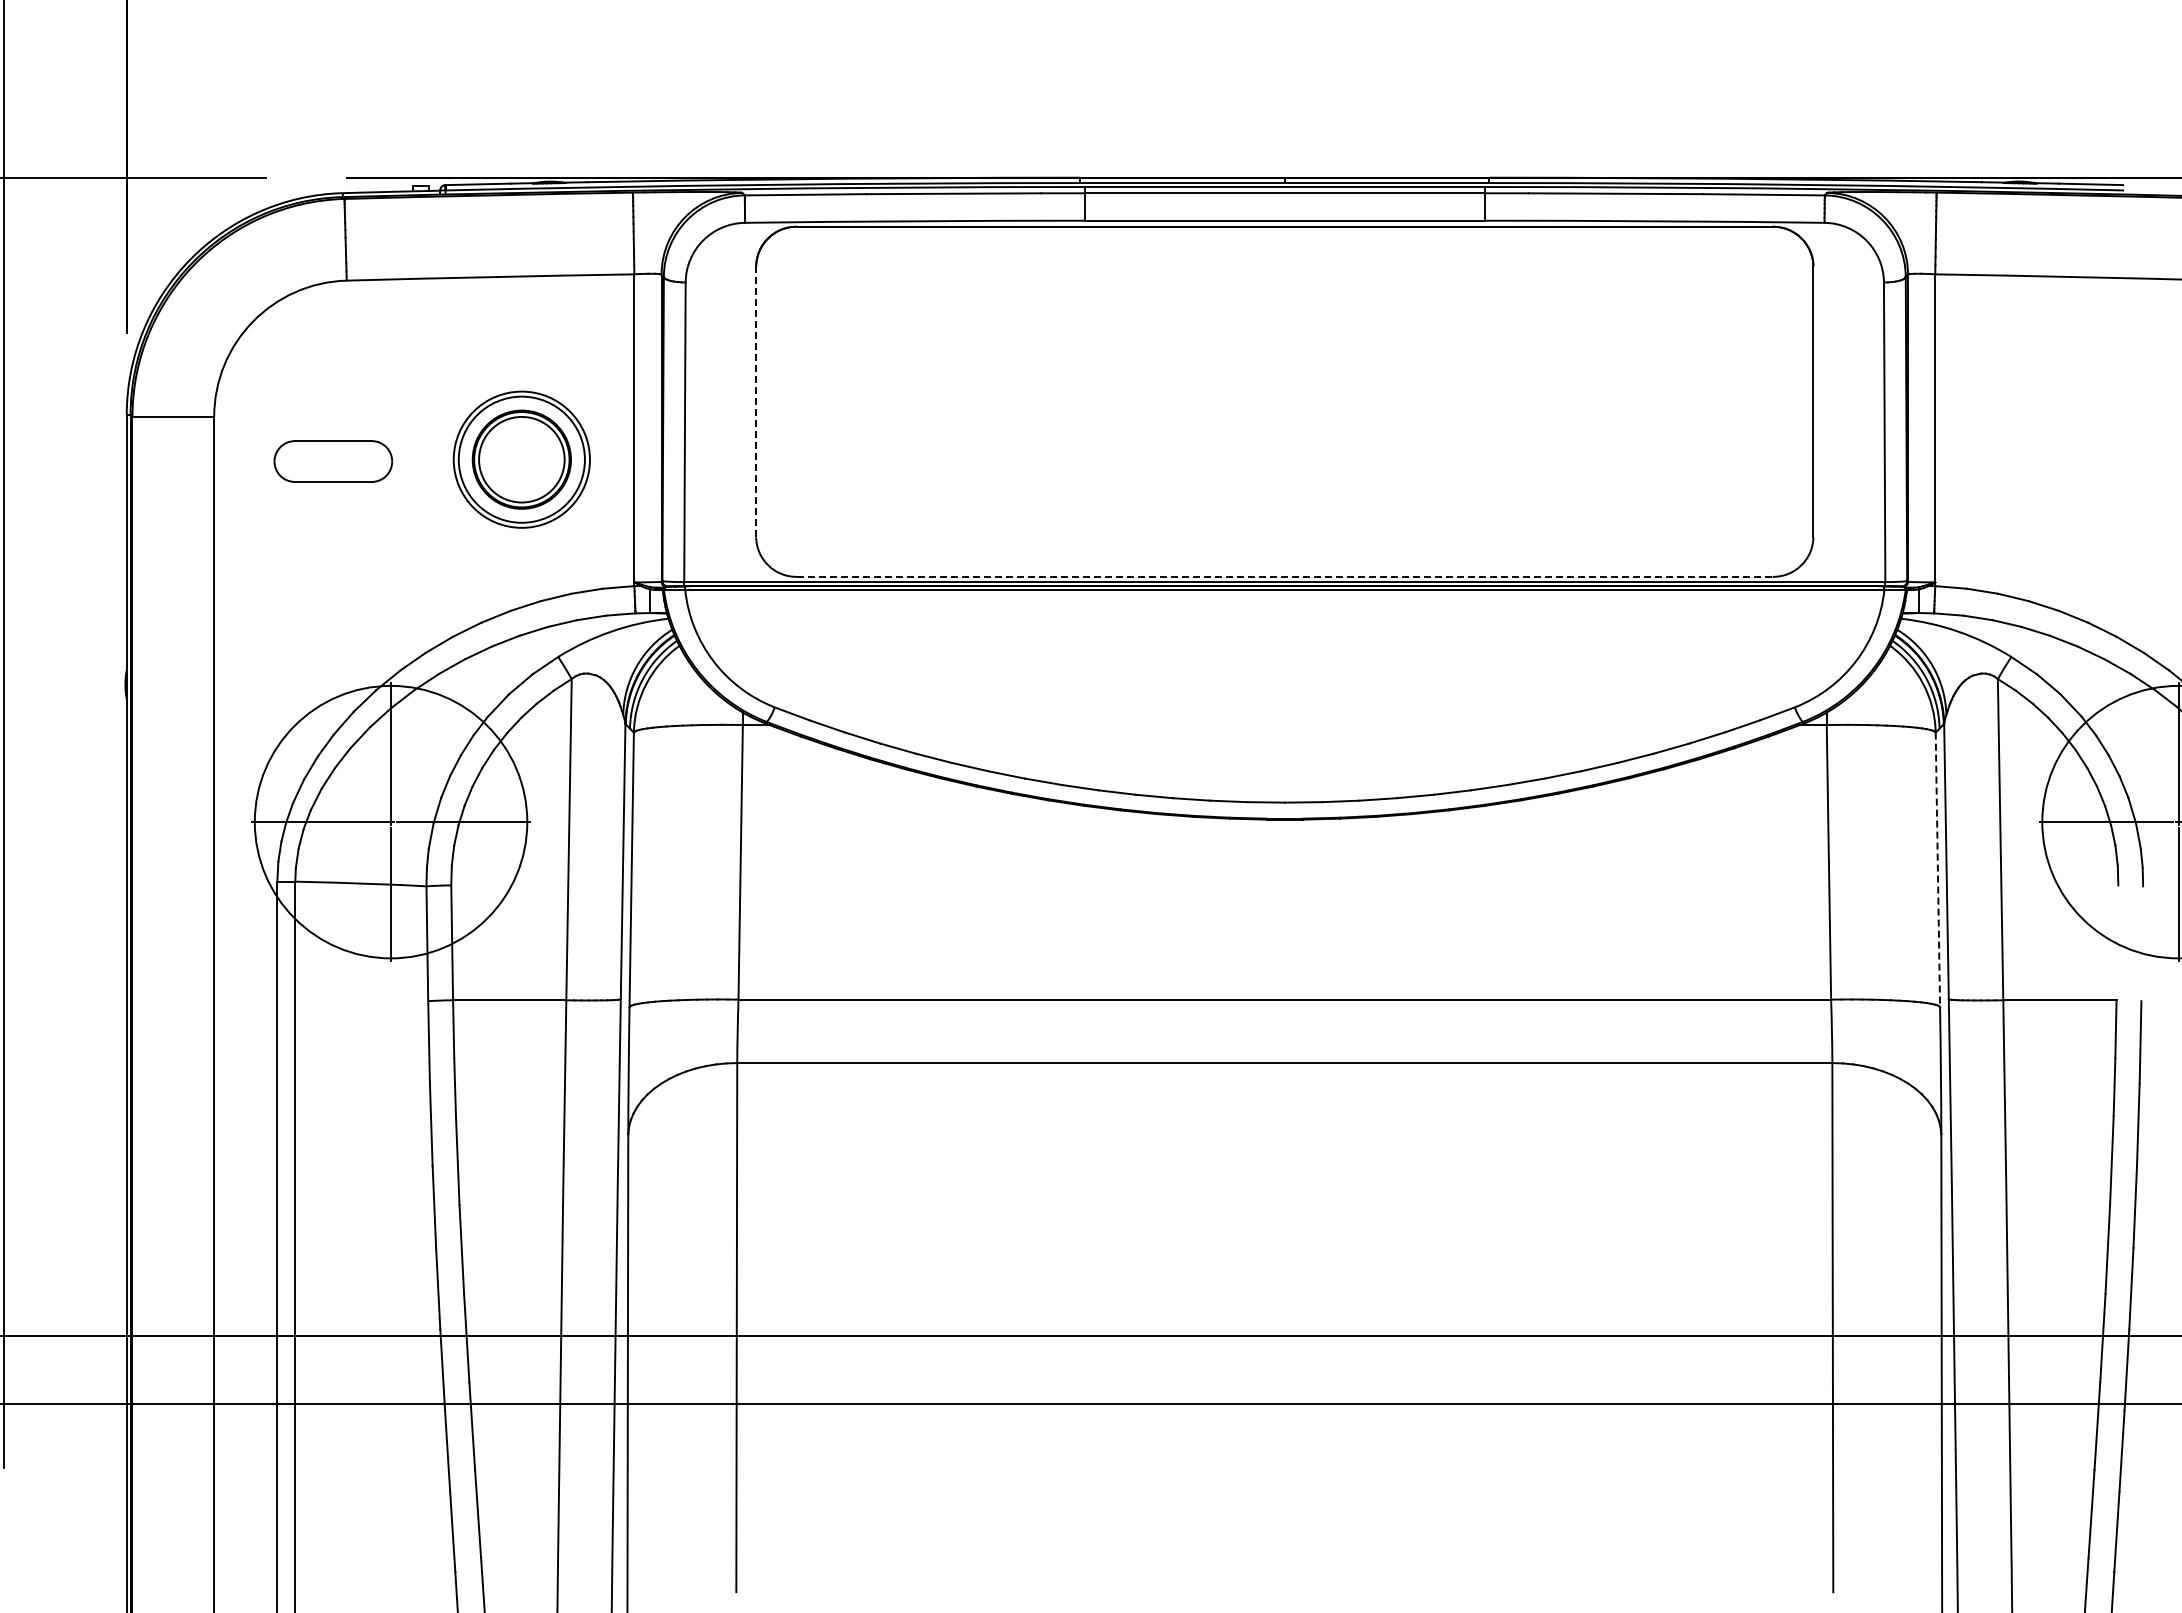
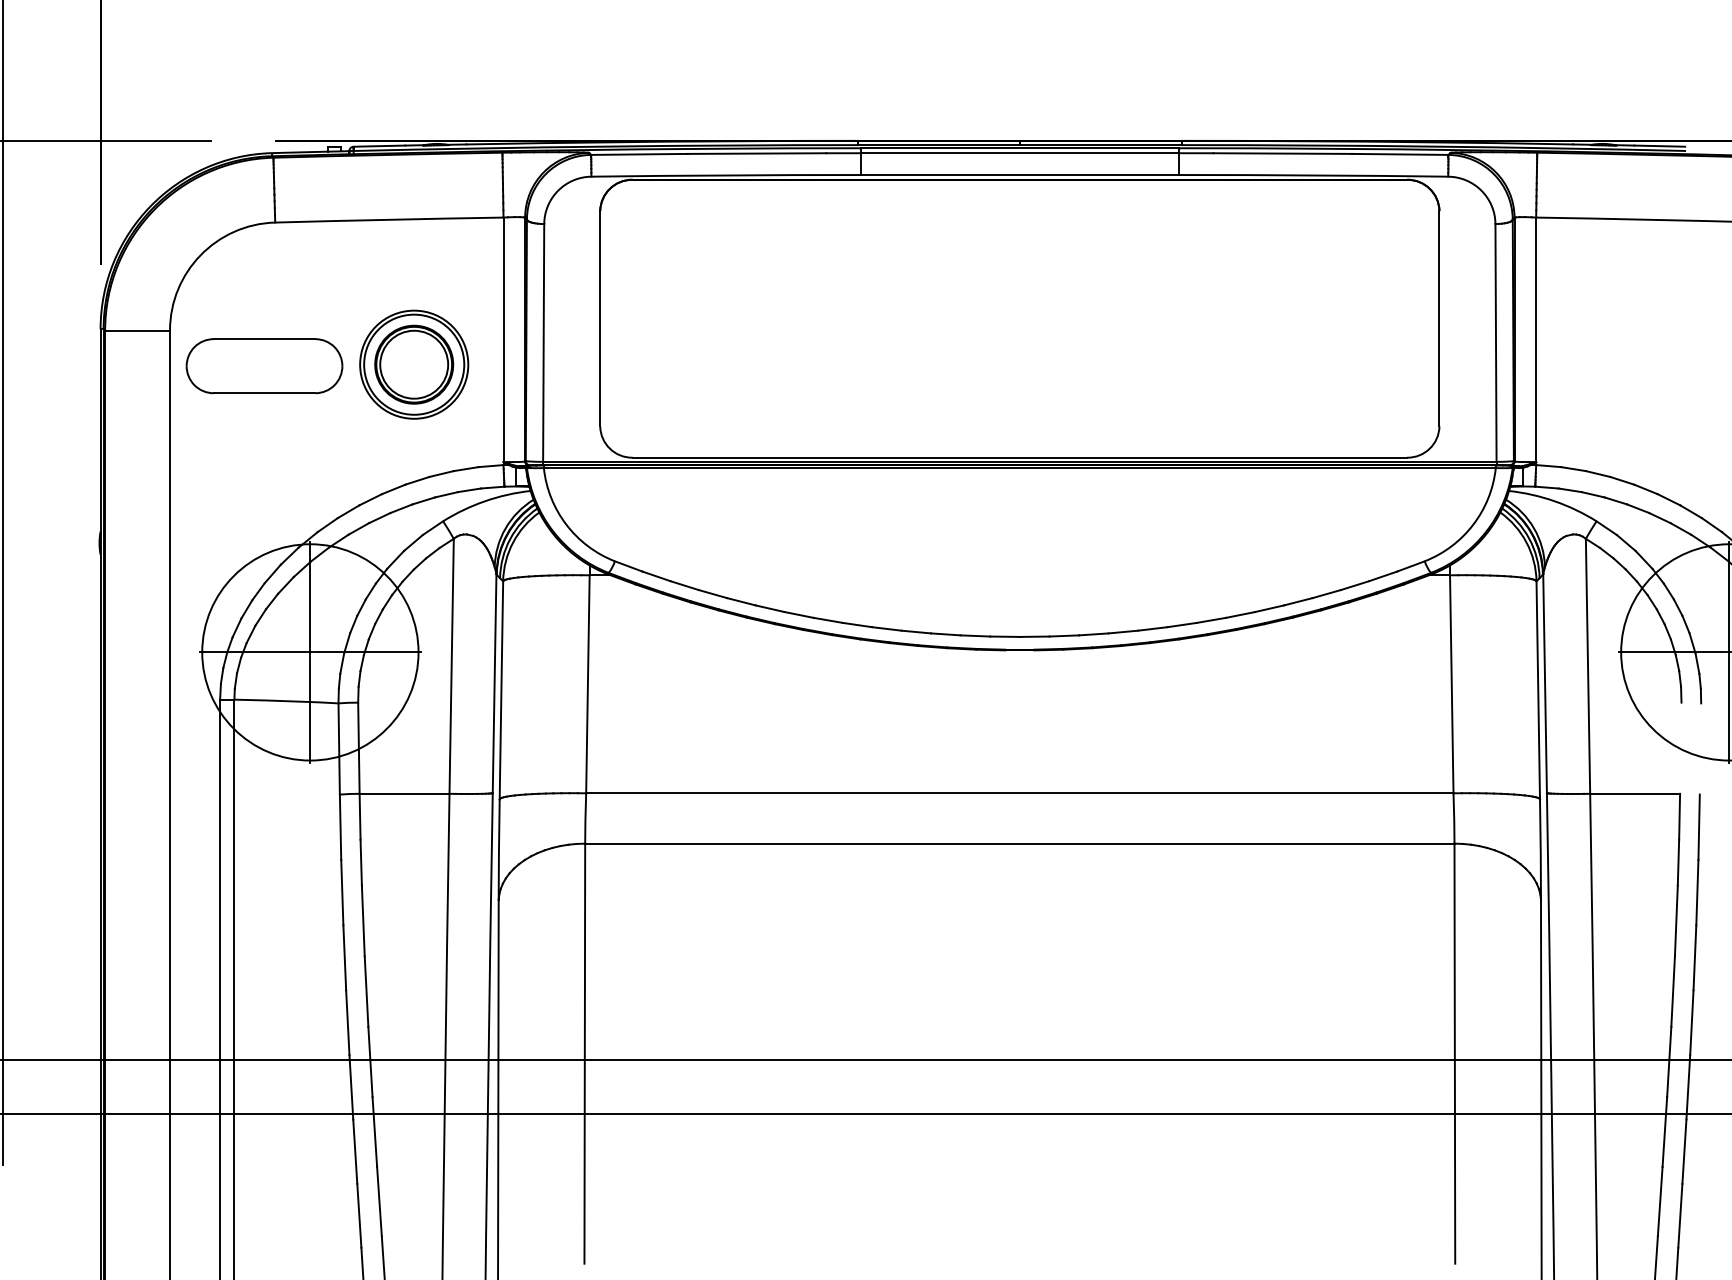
line: (756, 401) -> (600, 318), dashed -> solid
part: (333, 461) -> (264, 366), size x1.67
line: (1284, 576) -> (1019, 457), dashed -> solid
line: (1937, 870) -> (1537, 690), dashed -> solid

